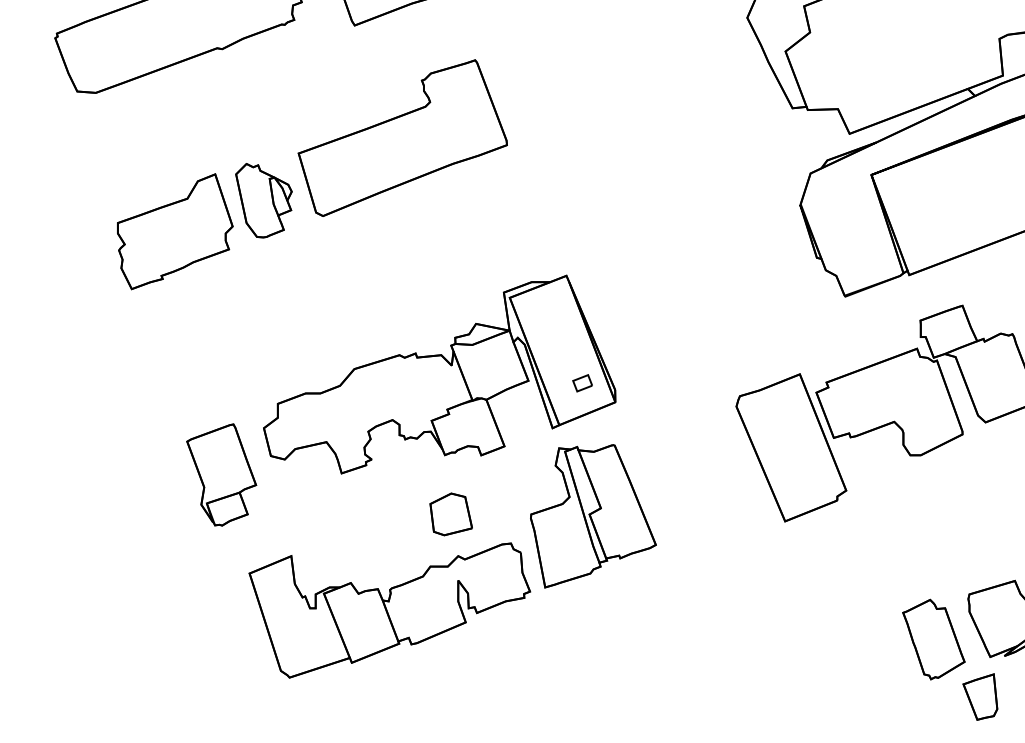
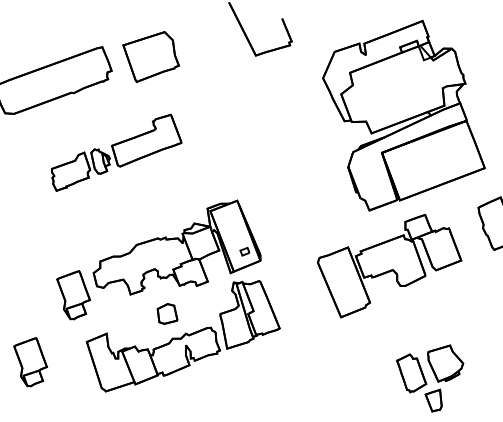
part: (311, 174) -> (116, 152), size x0.7
part: (451, 513) -> (167, 313), moved
part: (130, 616) -> (30, 362), added

